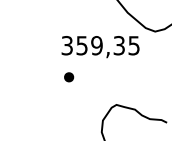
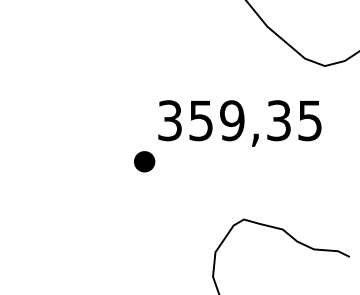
text: (100, 47) -> (239, 124), moved

